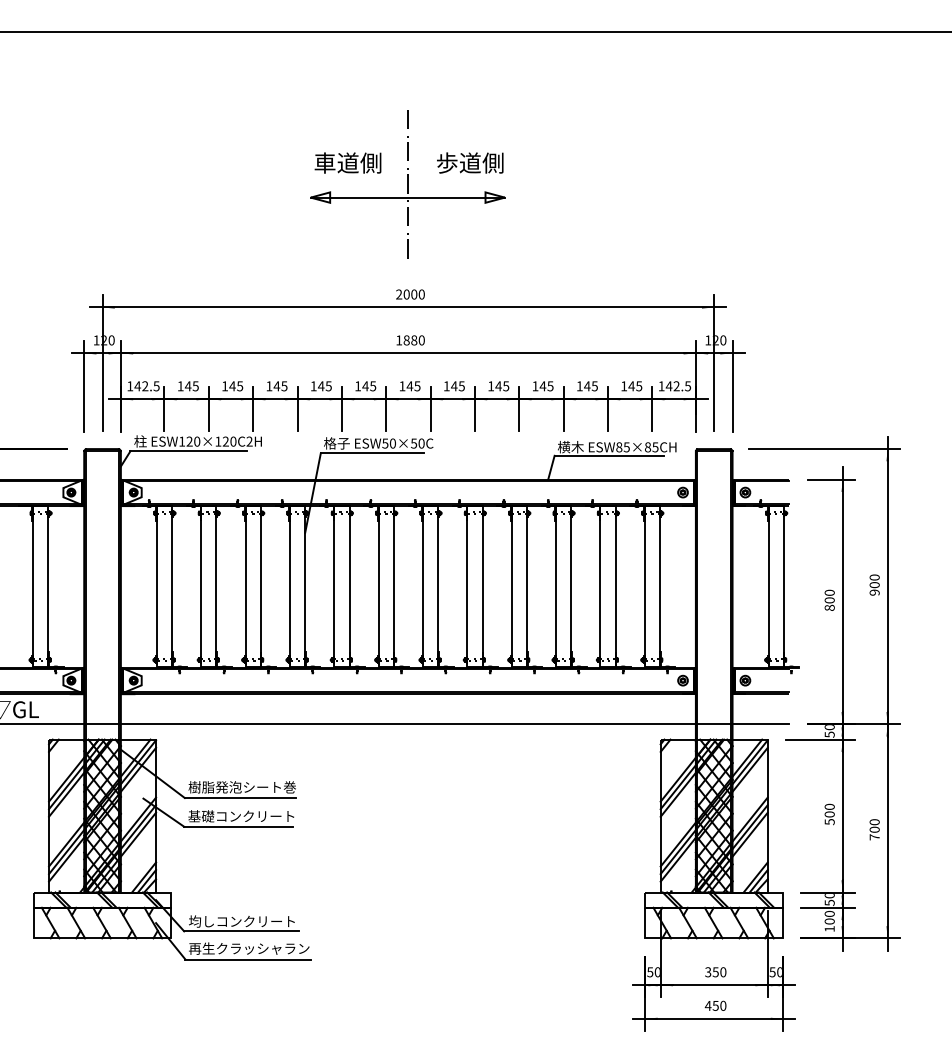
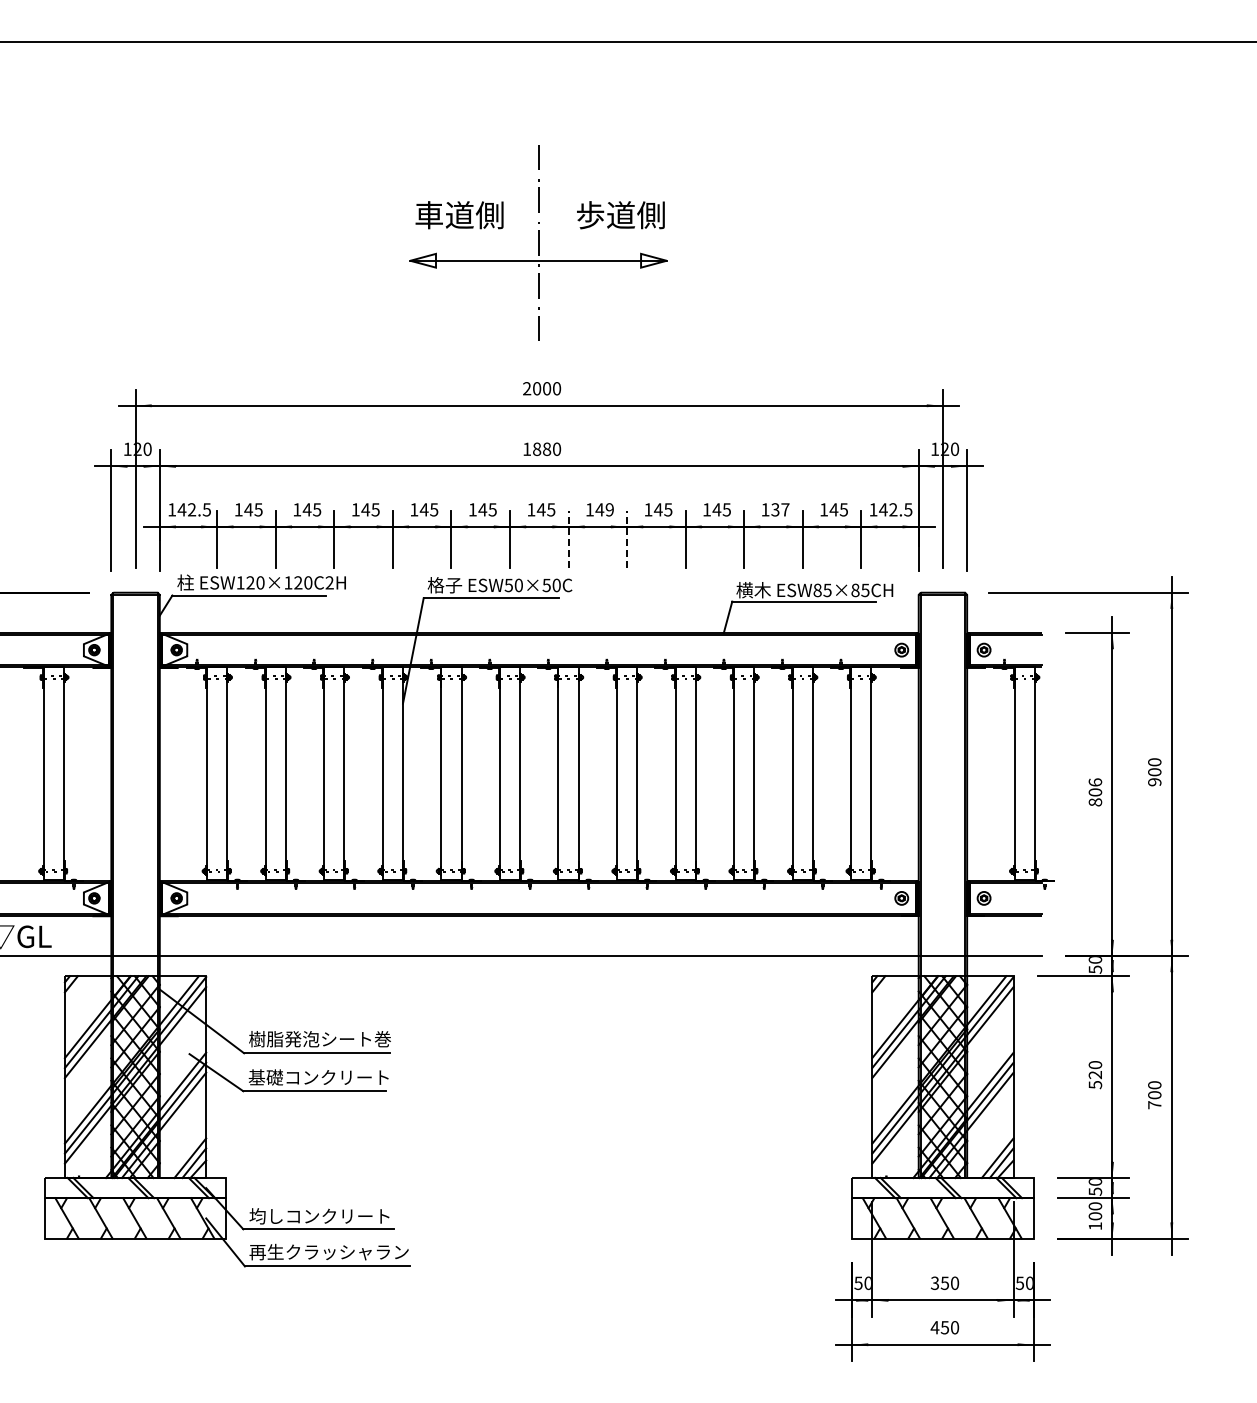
text: (461, 386) -> (609, 509), 145 -> 149
text: (591, 386) -> (780, 509), 145 -> 137
line: (430, 408) -> (568, 539), solid -> dashed
line: (475, 408) -> (627, 539), solid -> dashed
text: (829, 592) -> (1094, 782), 800 -> 806
text: (829, 814) -> (1095, 1075), 500 -> 520

